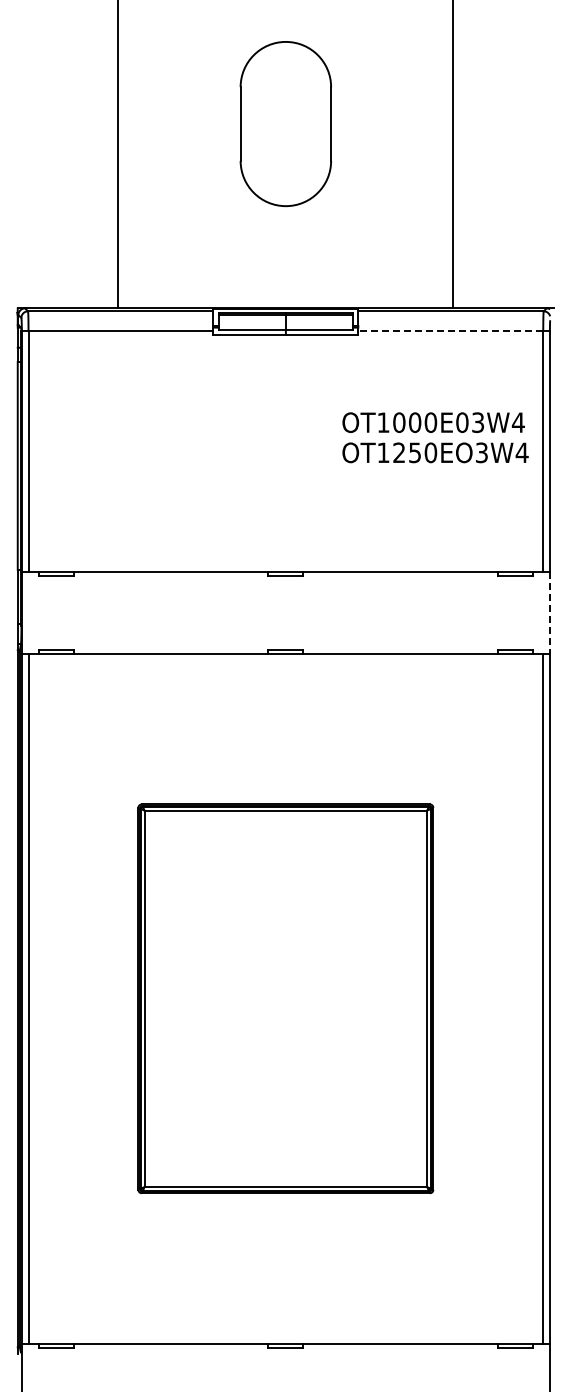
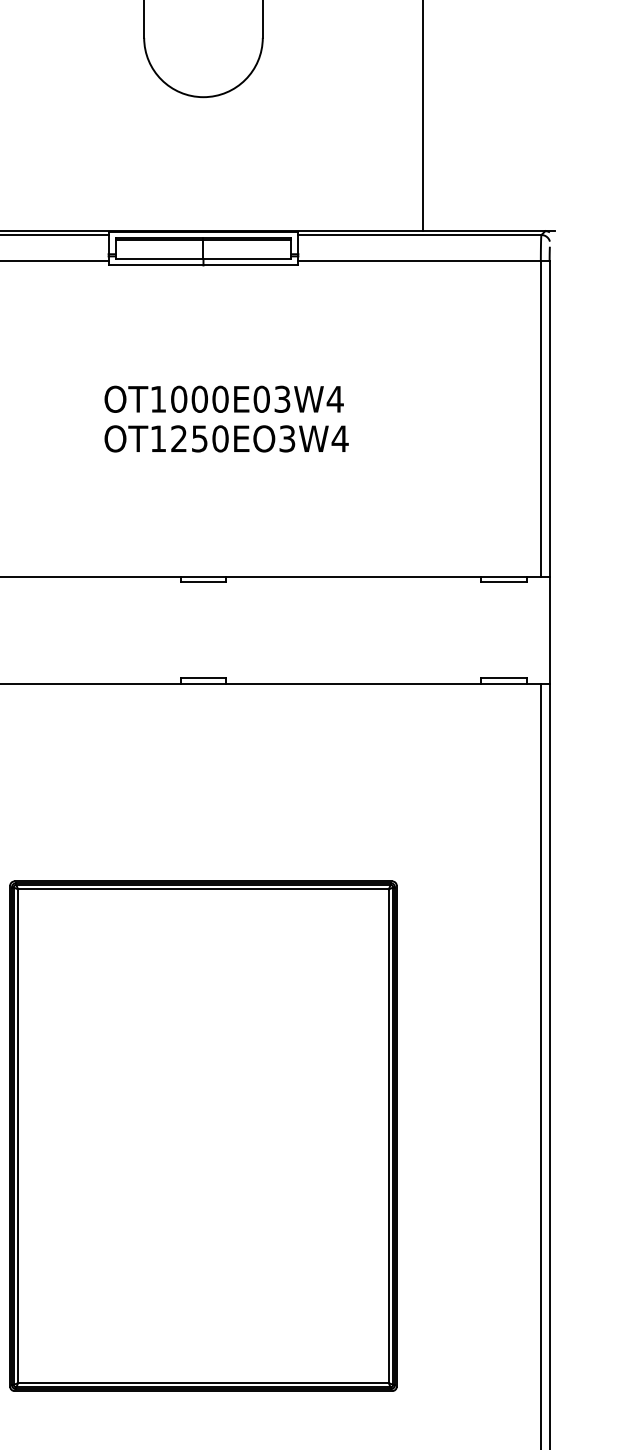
line: (450, 331) -> (419, 261), dashed -> solid
text: (435, 437) -> (226, 418), moved
line: (549, 612) -> (549, 629), dashed -> solid

